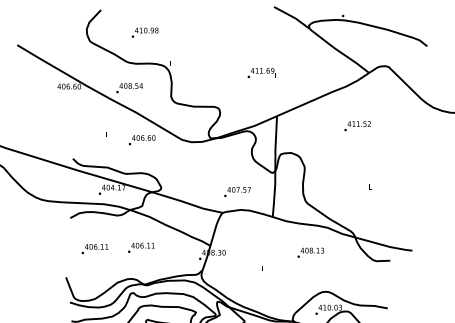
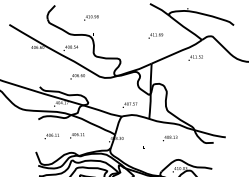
text: (145, 31) -> (91, 17), moved
text: (260, 72) -> (155, 35), moved
text: (357, 124) -> (195, 57), moved

